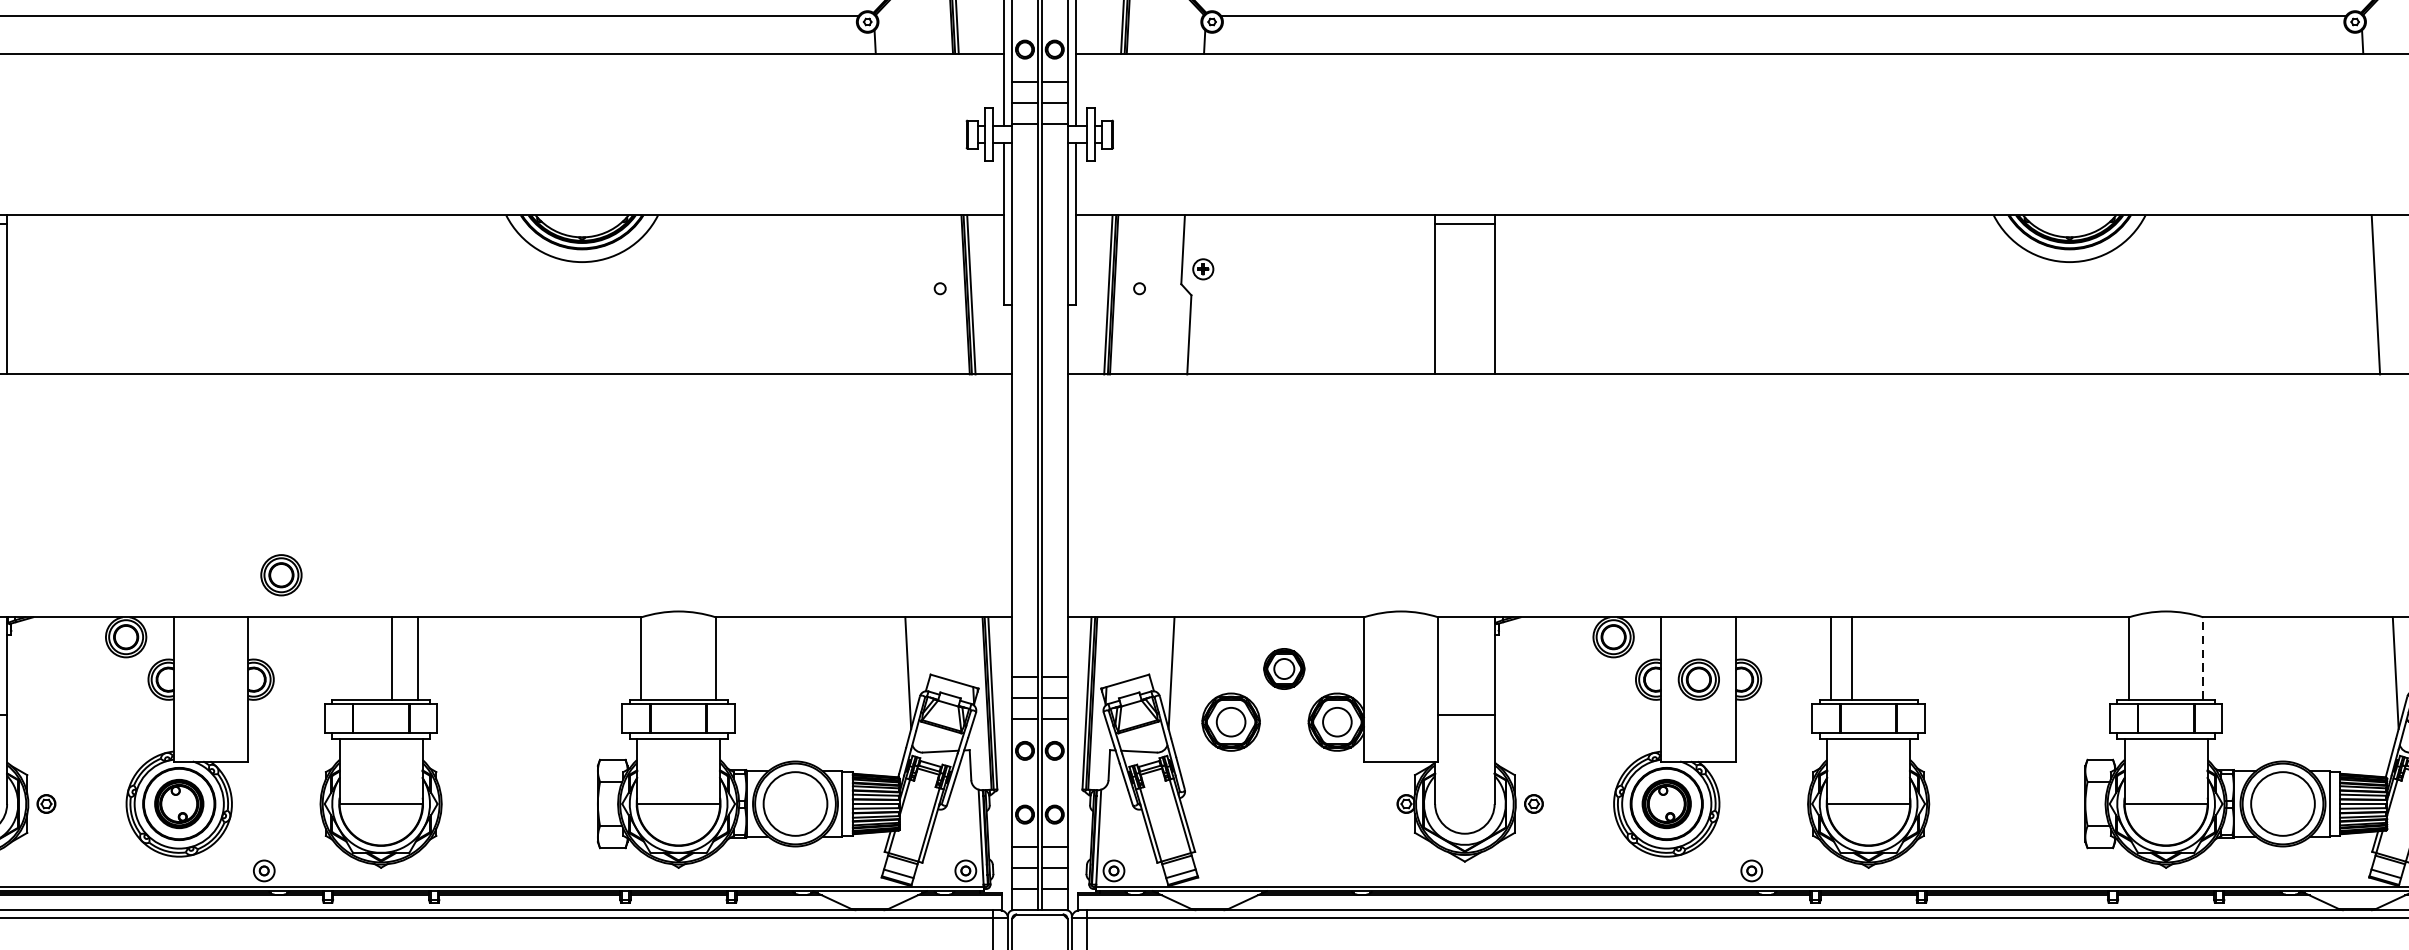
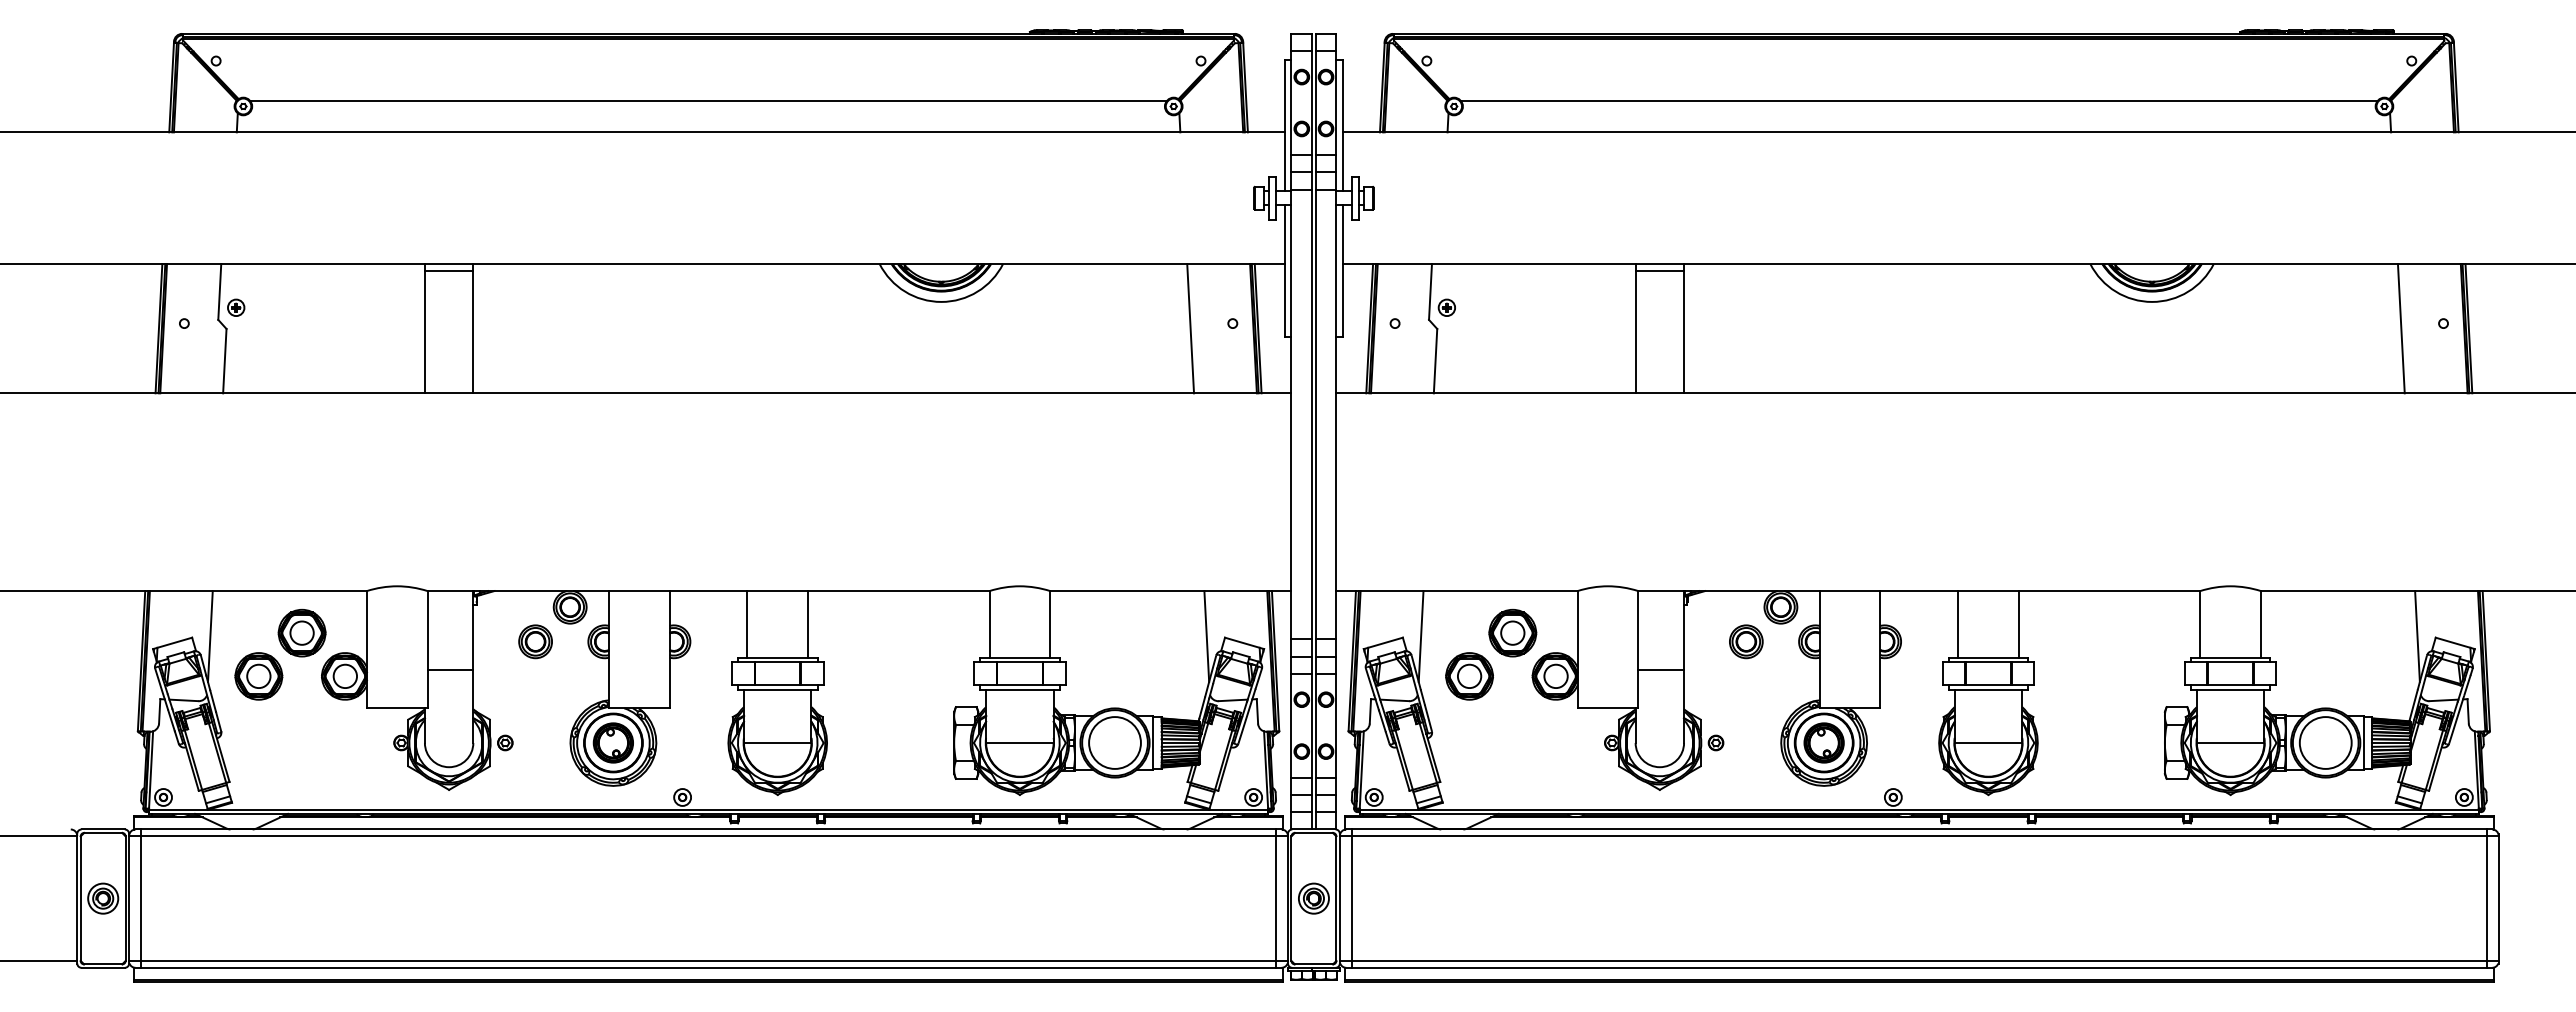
line: (888, 294) -> (1190, 328), added
part: (281, 574) -> (535, 641), moved
line: (391, 658) -> (747, 624), moved
line: (1851, 658) -> (2018, 624), moved
line: (2202, 658) -> (2260, 624), dashed -> solid
part: (1283, 668) -> (1512, 632), size x1.43
part: (1699, 679) -> (1746, 641), moved

